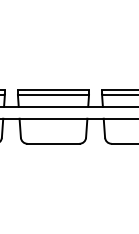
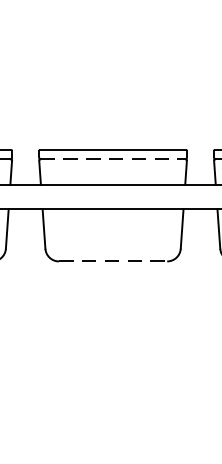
line: (53, 94) -> (113, 159), solid -> dashed
line: (53, 143) -> (113, 260), solid -> dashed

